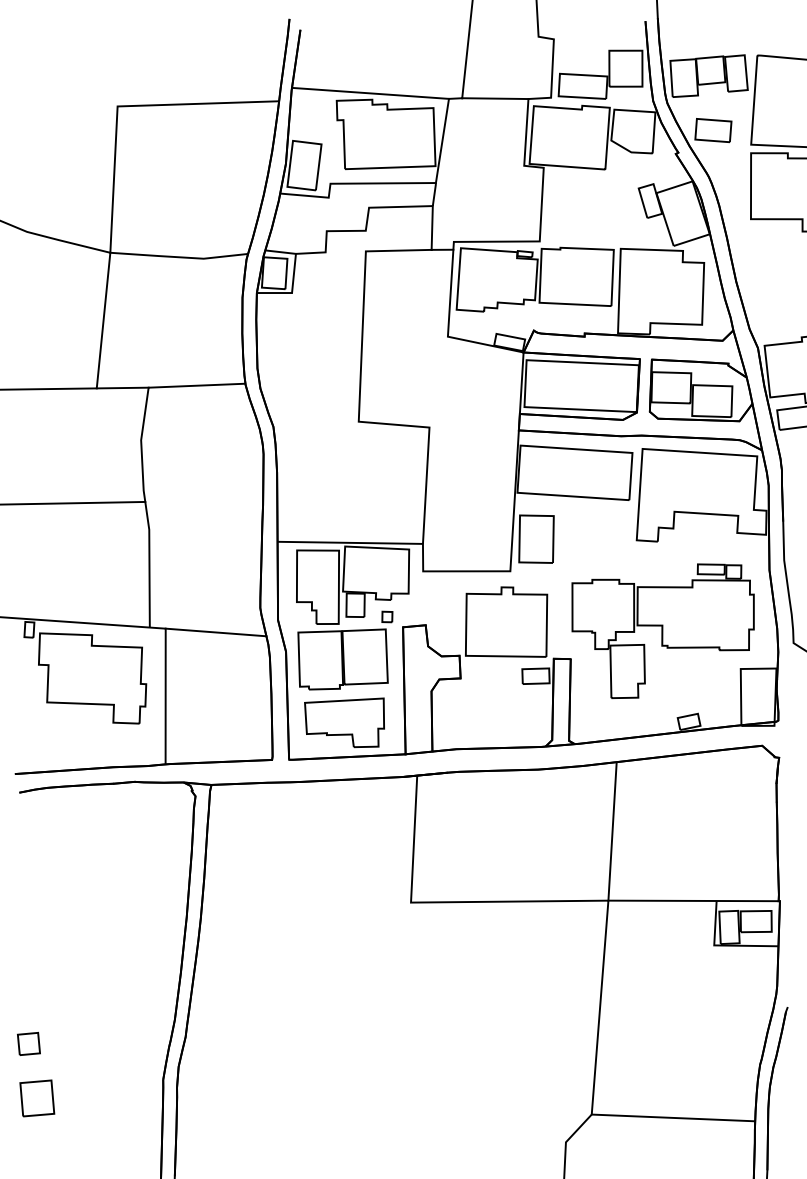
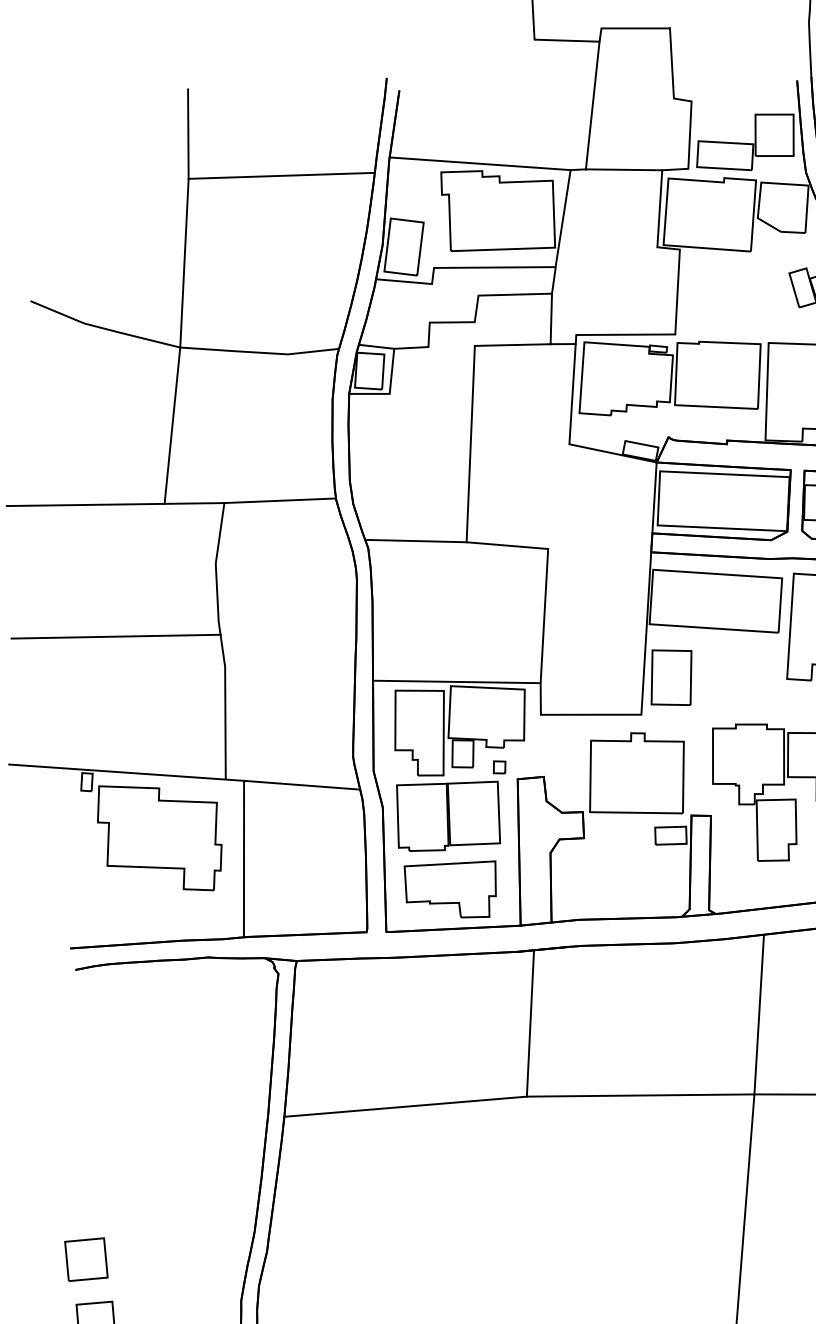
line: (117, 67) -> (188, 133), added
line: (314, 420) -> (415, 540), added
line: (305, 911) -> (405, 1106), added
part: (28, 1043) -> (85, 1259), size x1.67

